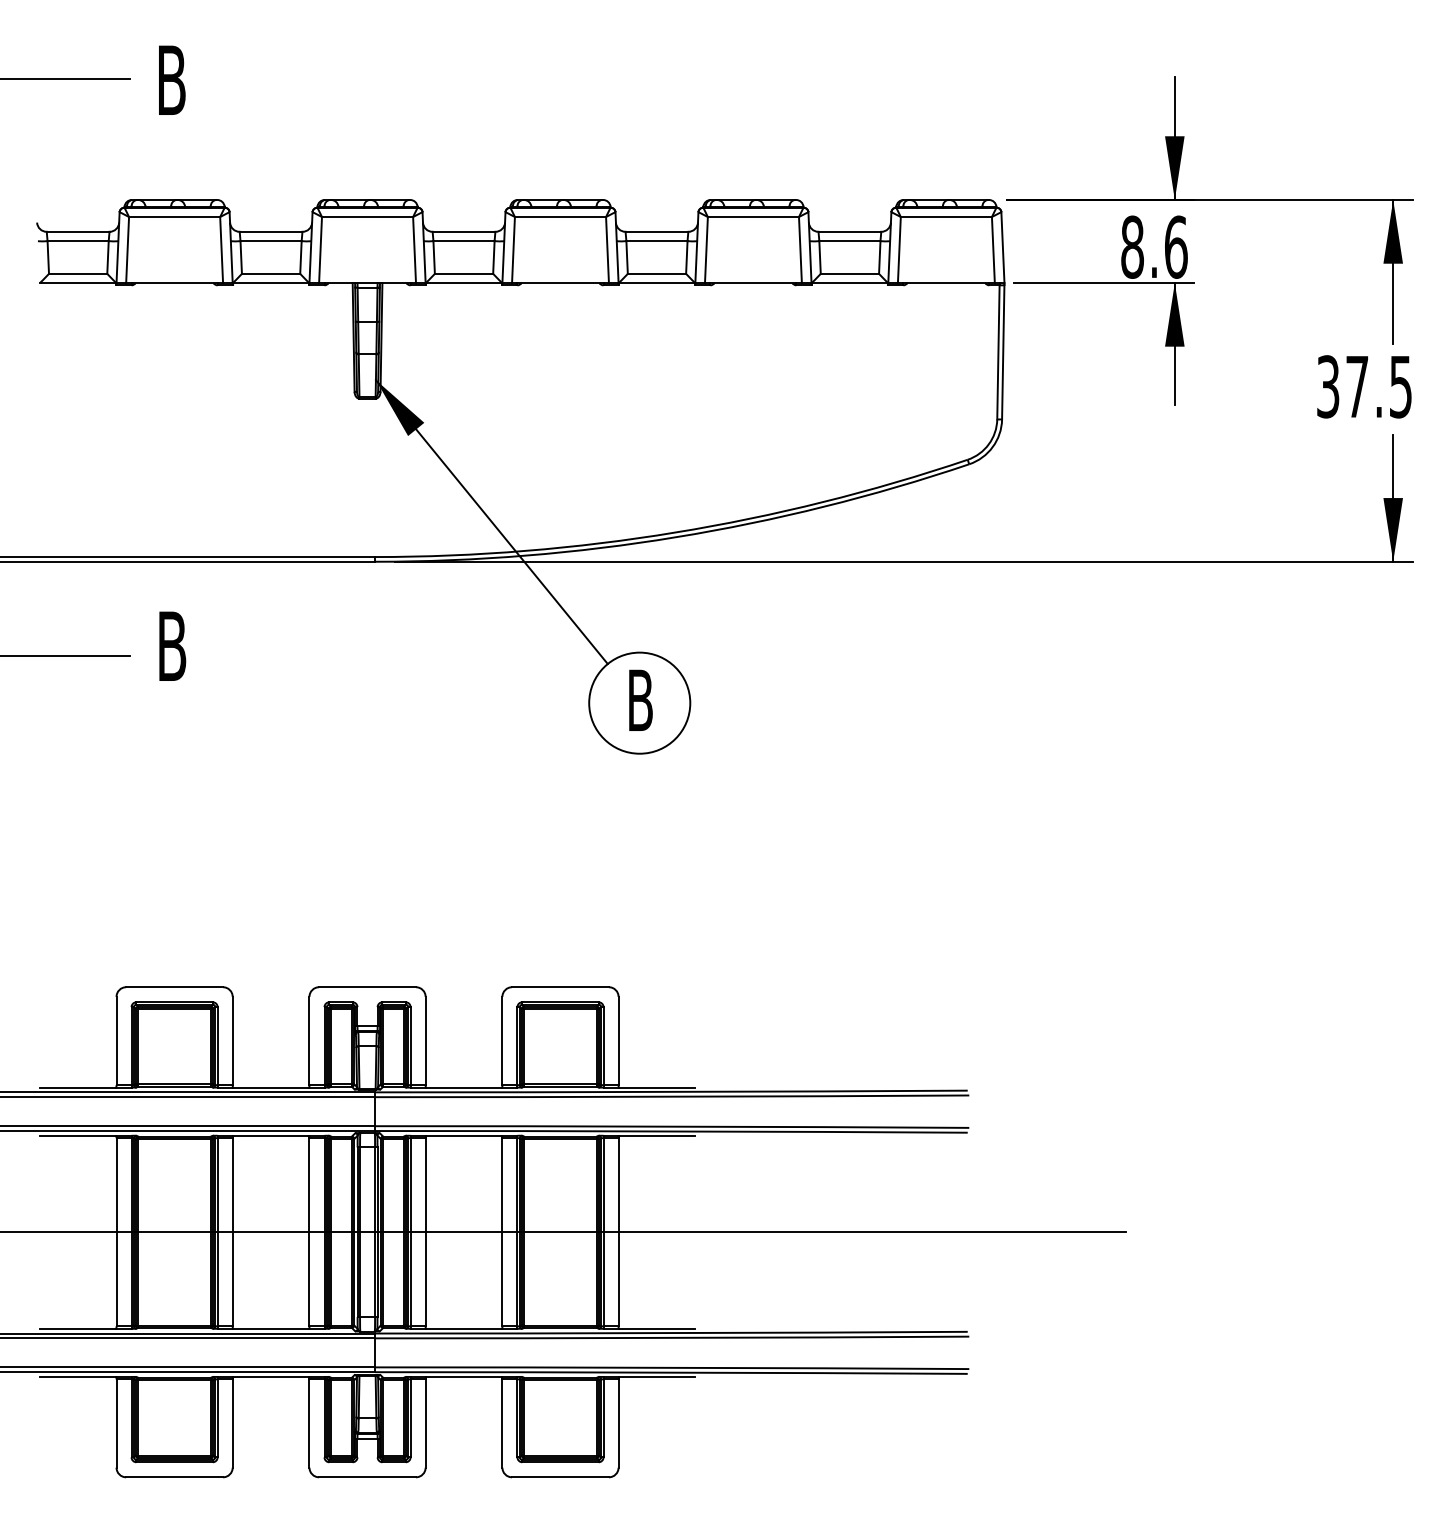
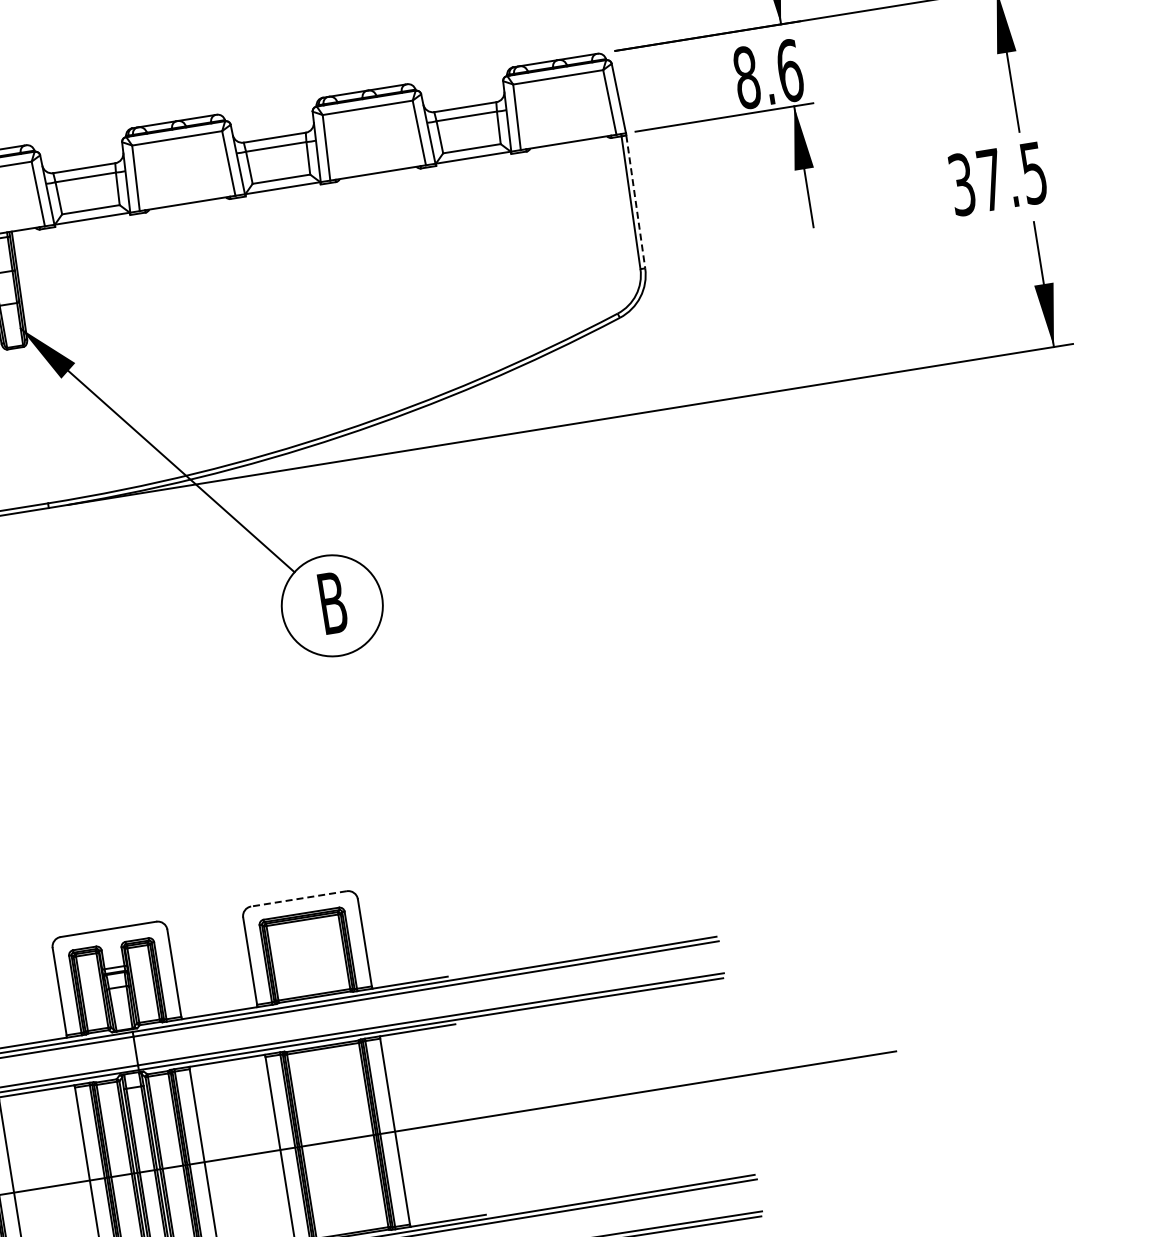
line: (1003, 352) -> (636, 202), solid -> dashed
line: (560, 987) -> (299, 899), solid -> dashed

